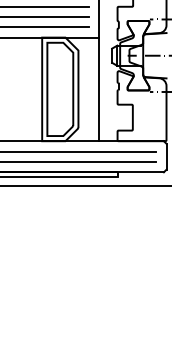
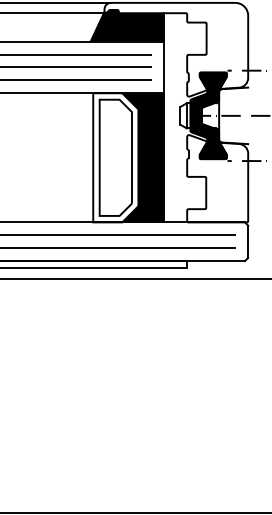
fill: (134, 55) -> (208, 115), added
fill: (82, 89) -> (143, 157), added

